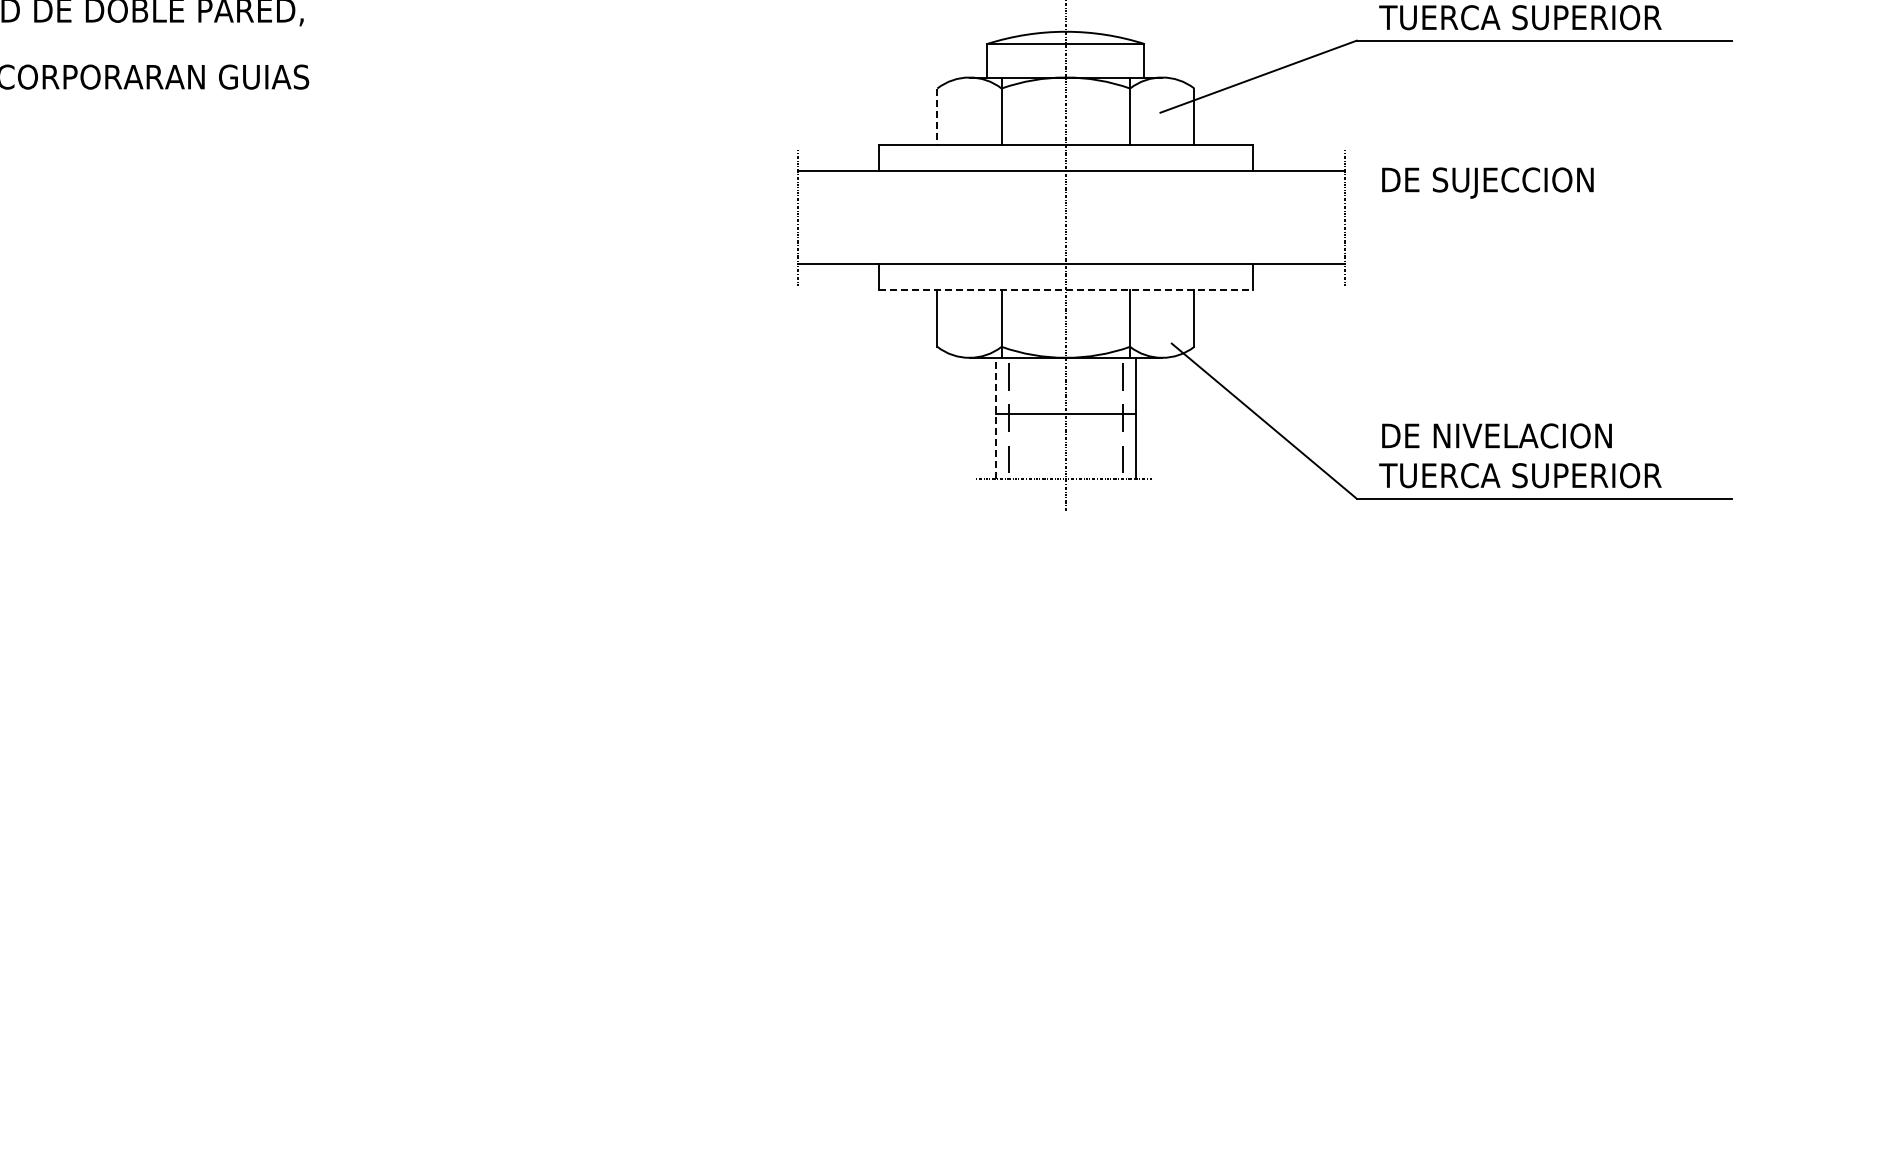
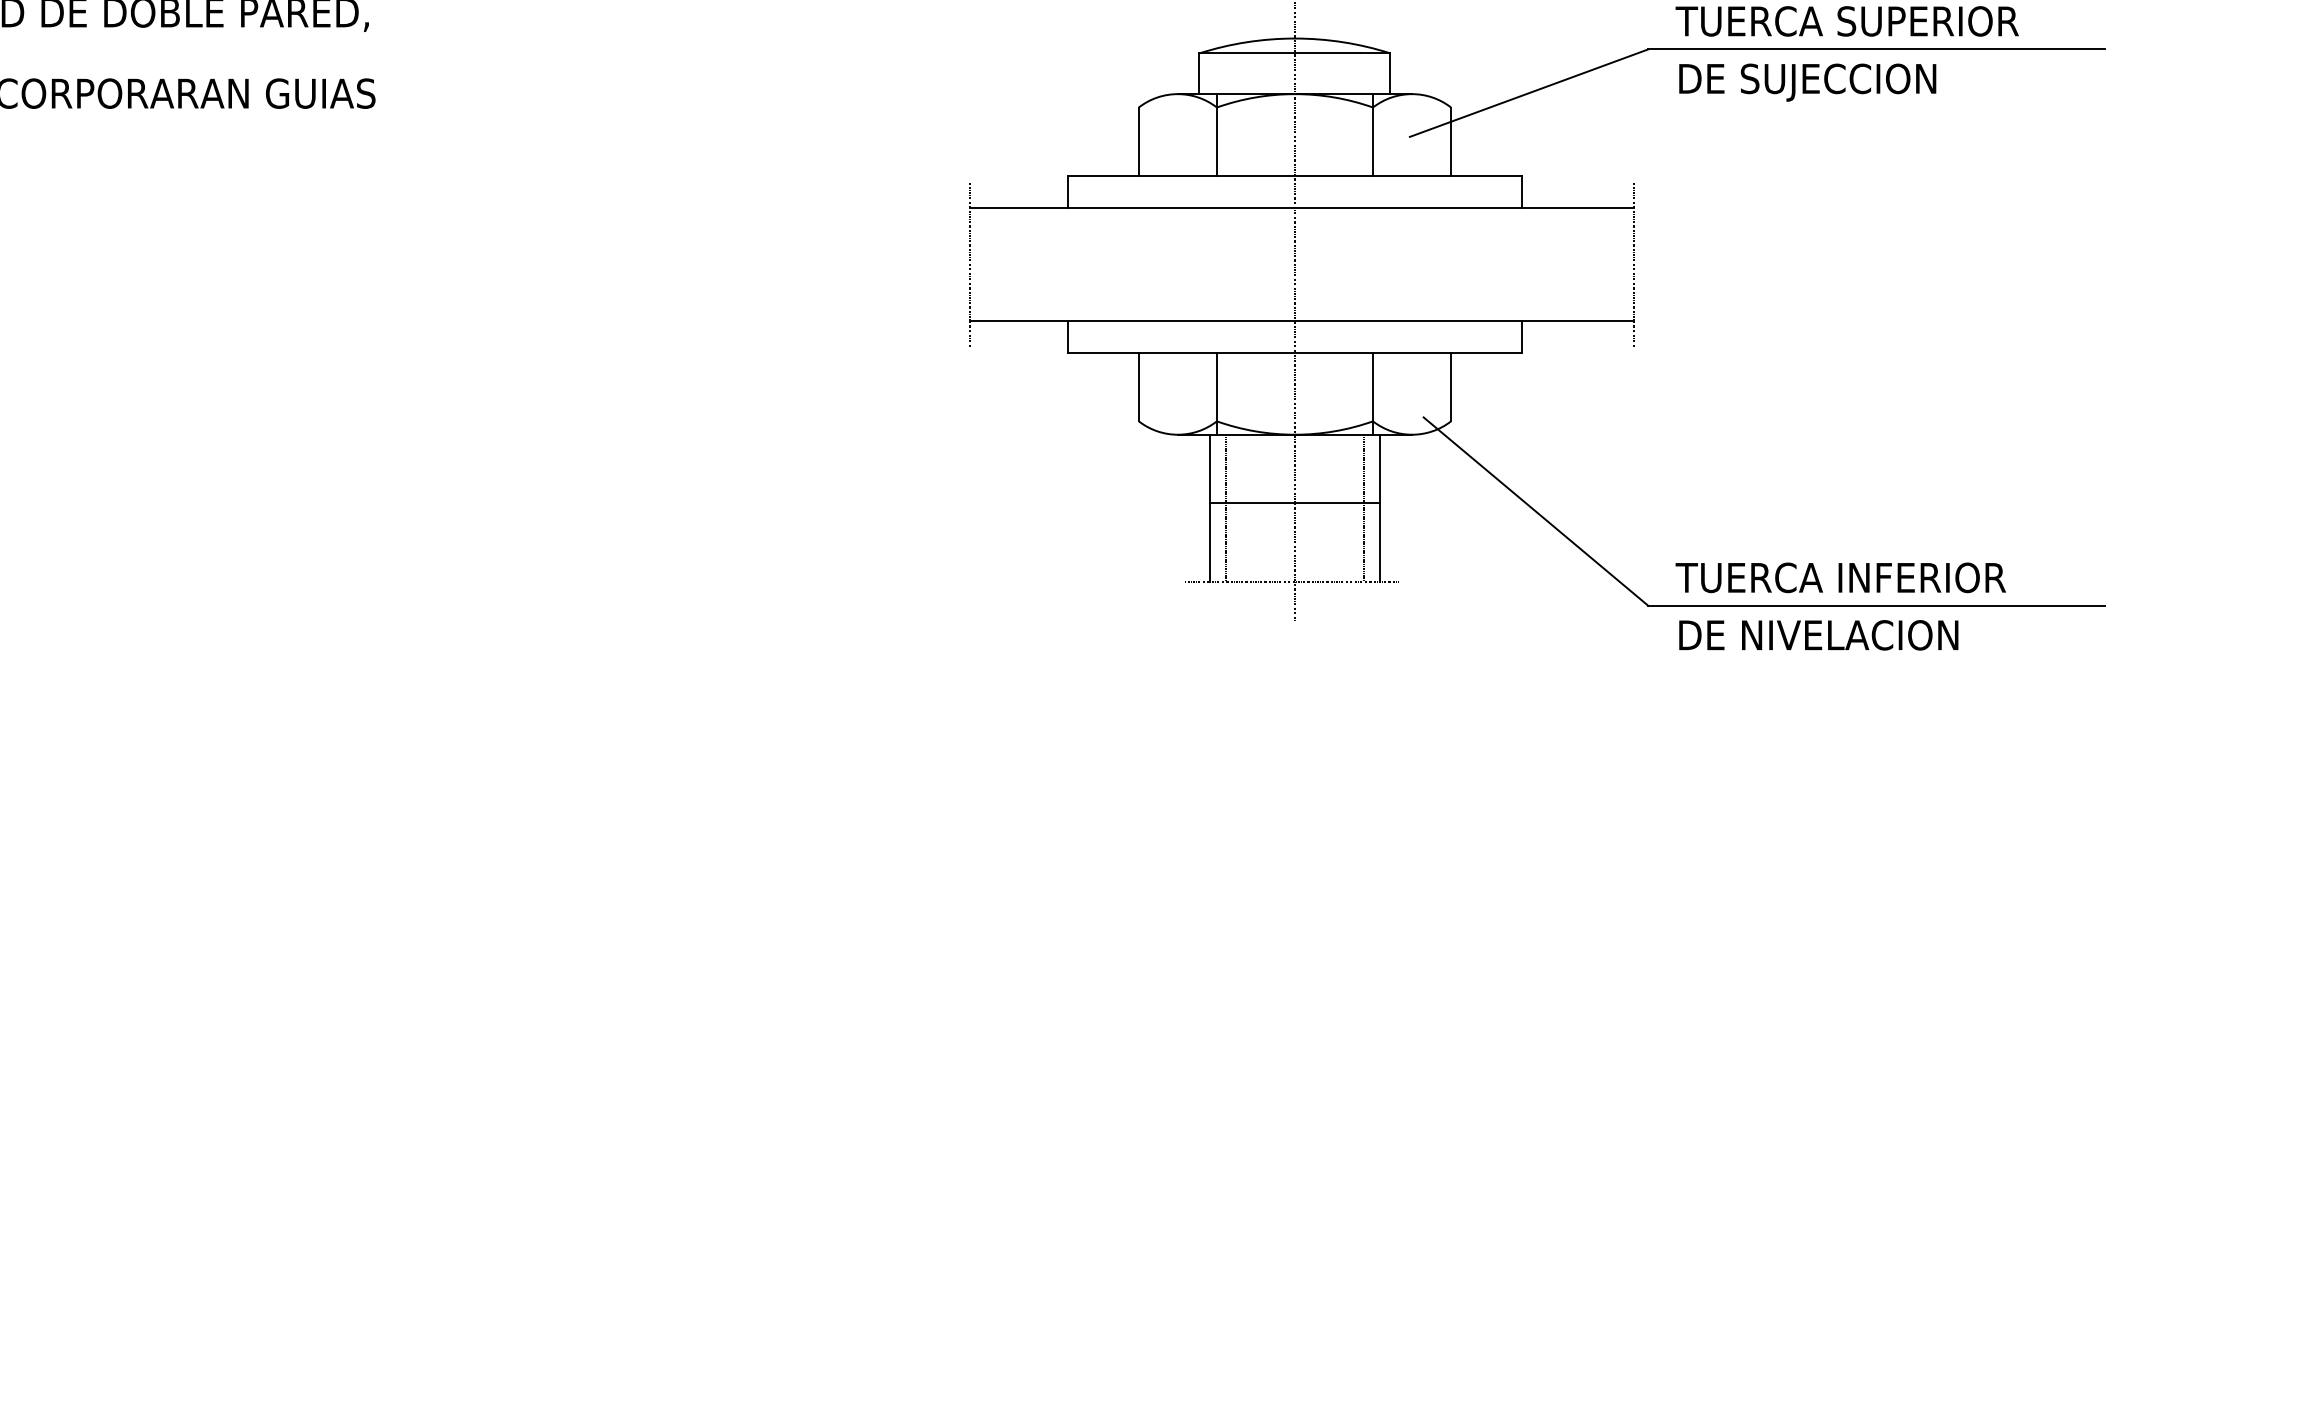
line: (937, 117) -> (1138, 142), dashed -> solid
text: (1487, 182) -> (1807, 81), moved
line: (1065, 290) -> (1294, 352), dashed -> solid
line: (995, 418) -> (1209, 508), dashed -> solid
text: (1496, 435) -> (1818, 634), moved
text: (1586, 475) -> (1927, 577), TUERCA SUPERIOR -> TUERCA INFERIOR

